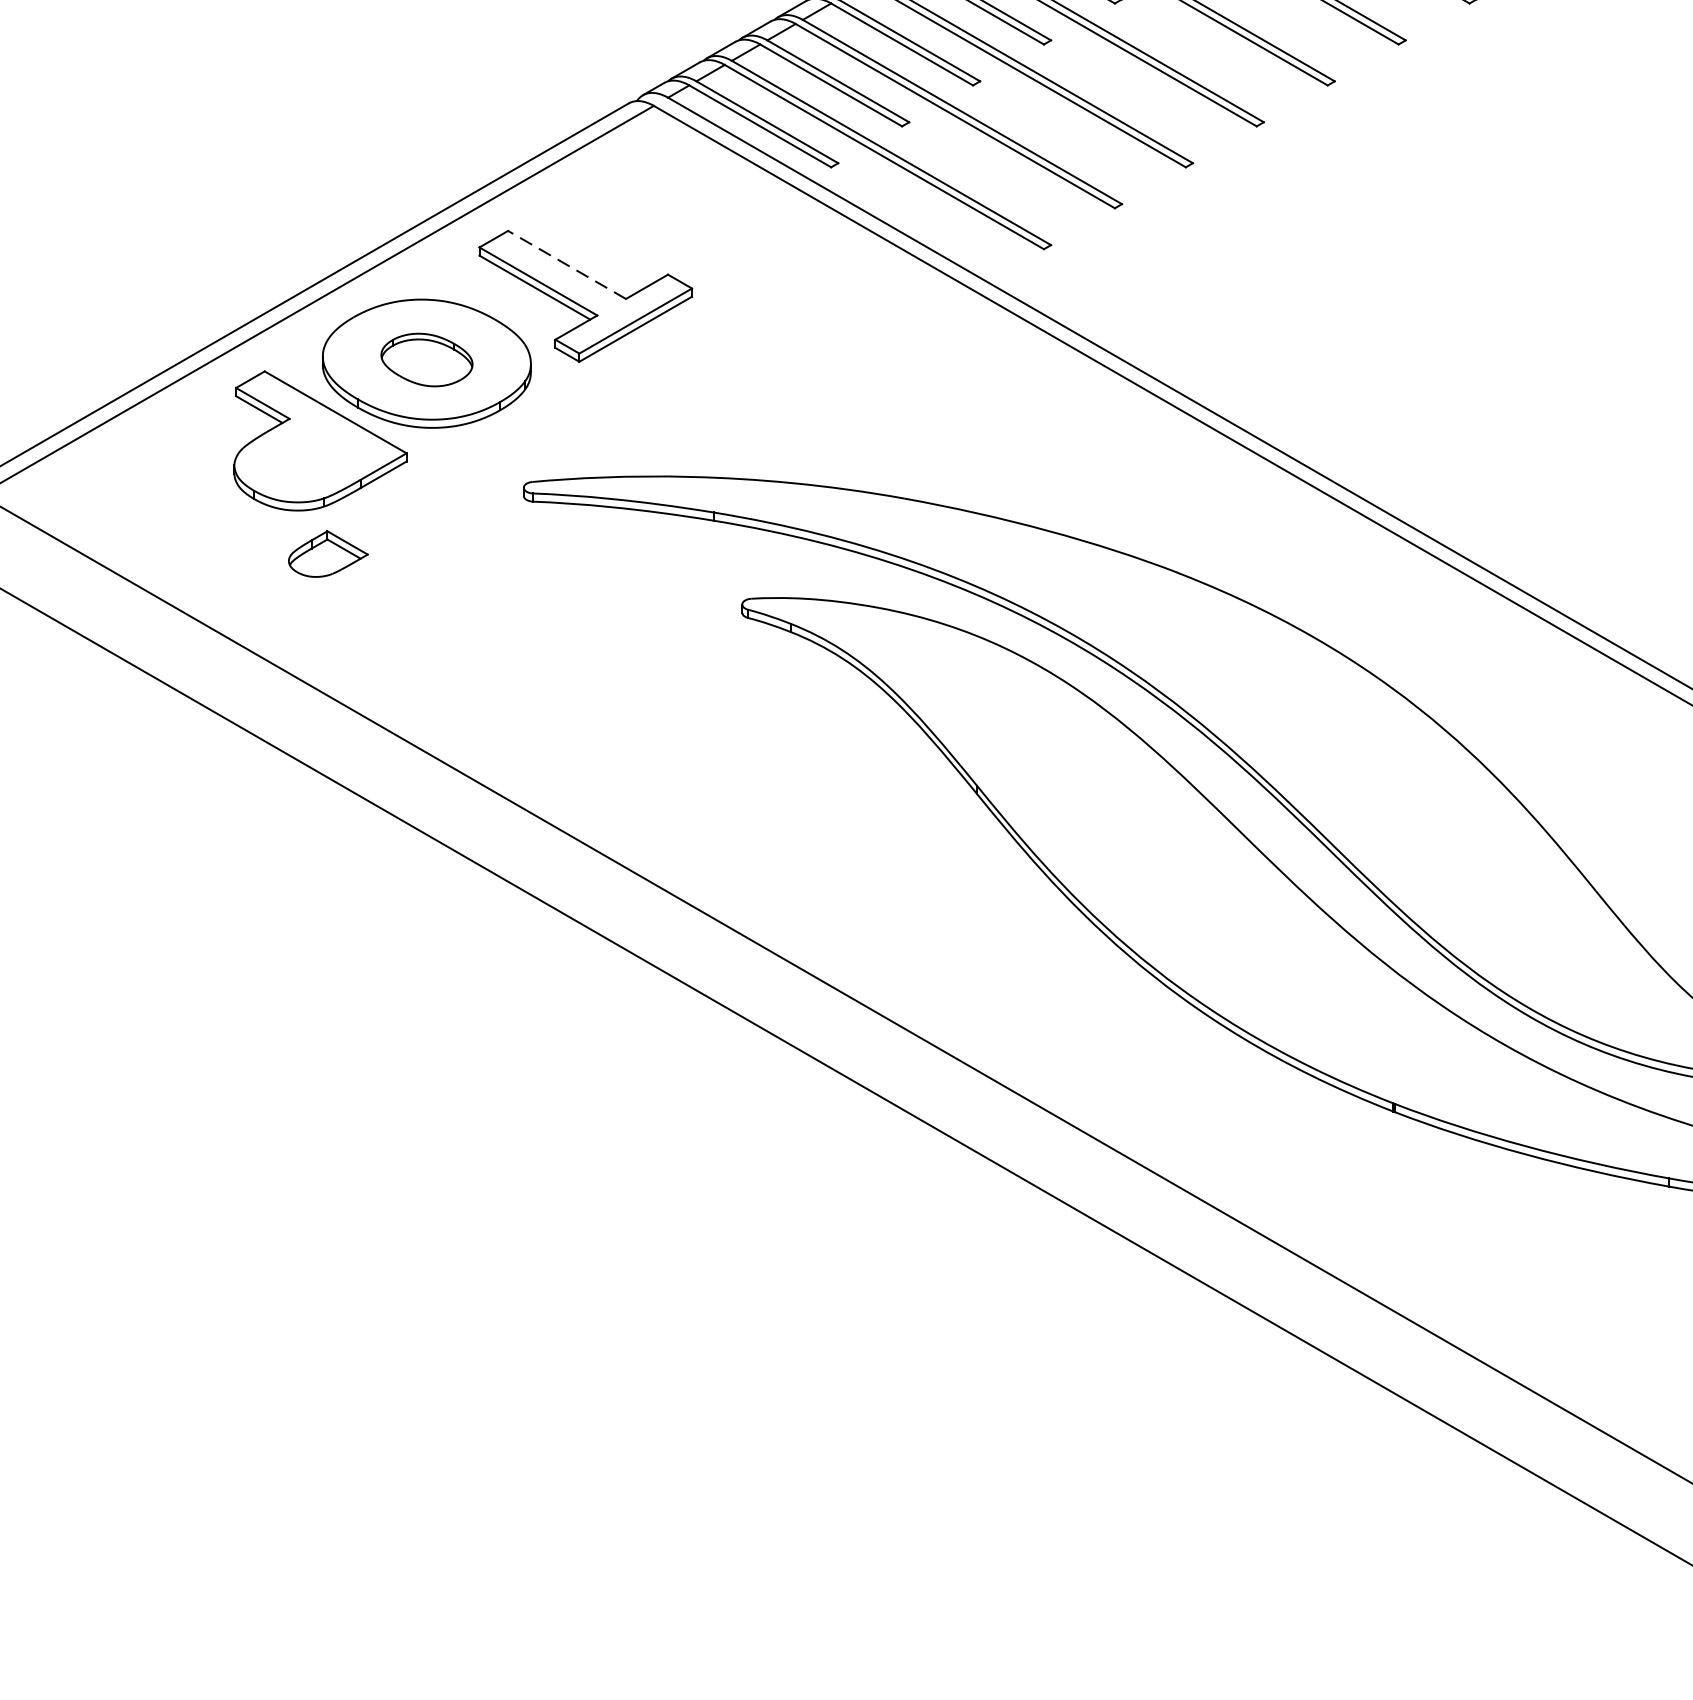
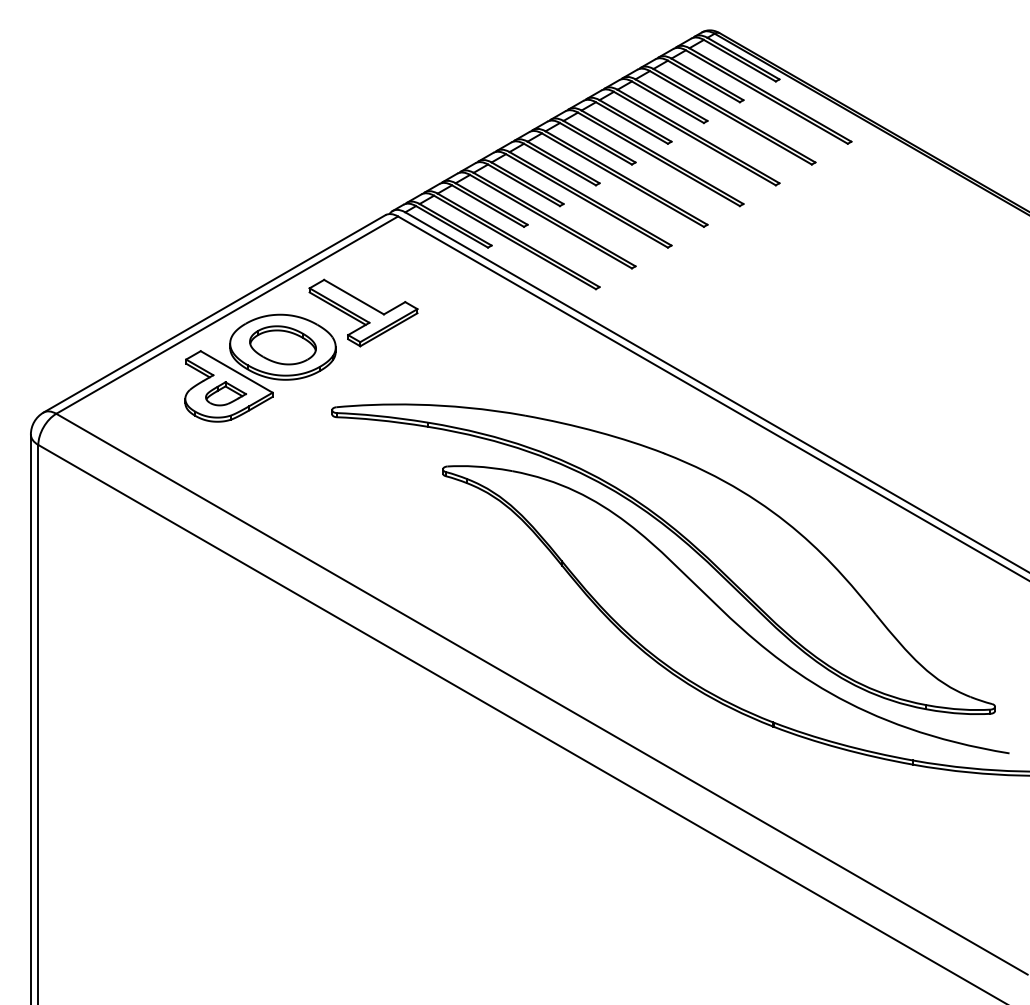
line: (567, 265) -> (354, 297), dashed -> solid
part: (425, 360) -> (282, 345), size x1.43
part: (327, 553) -> (225, 393), moved

